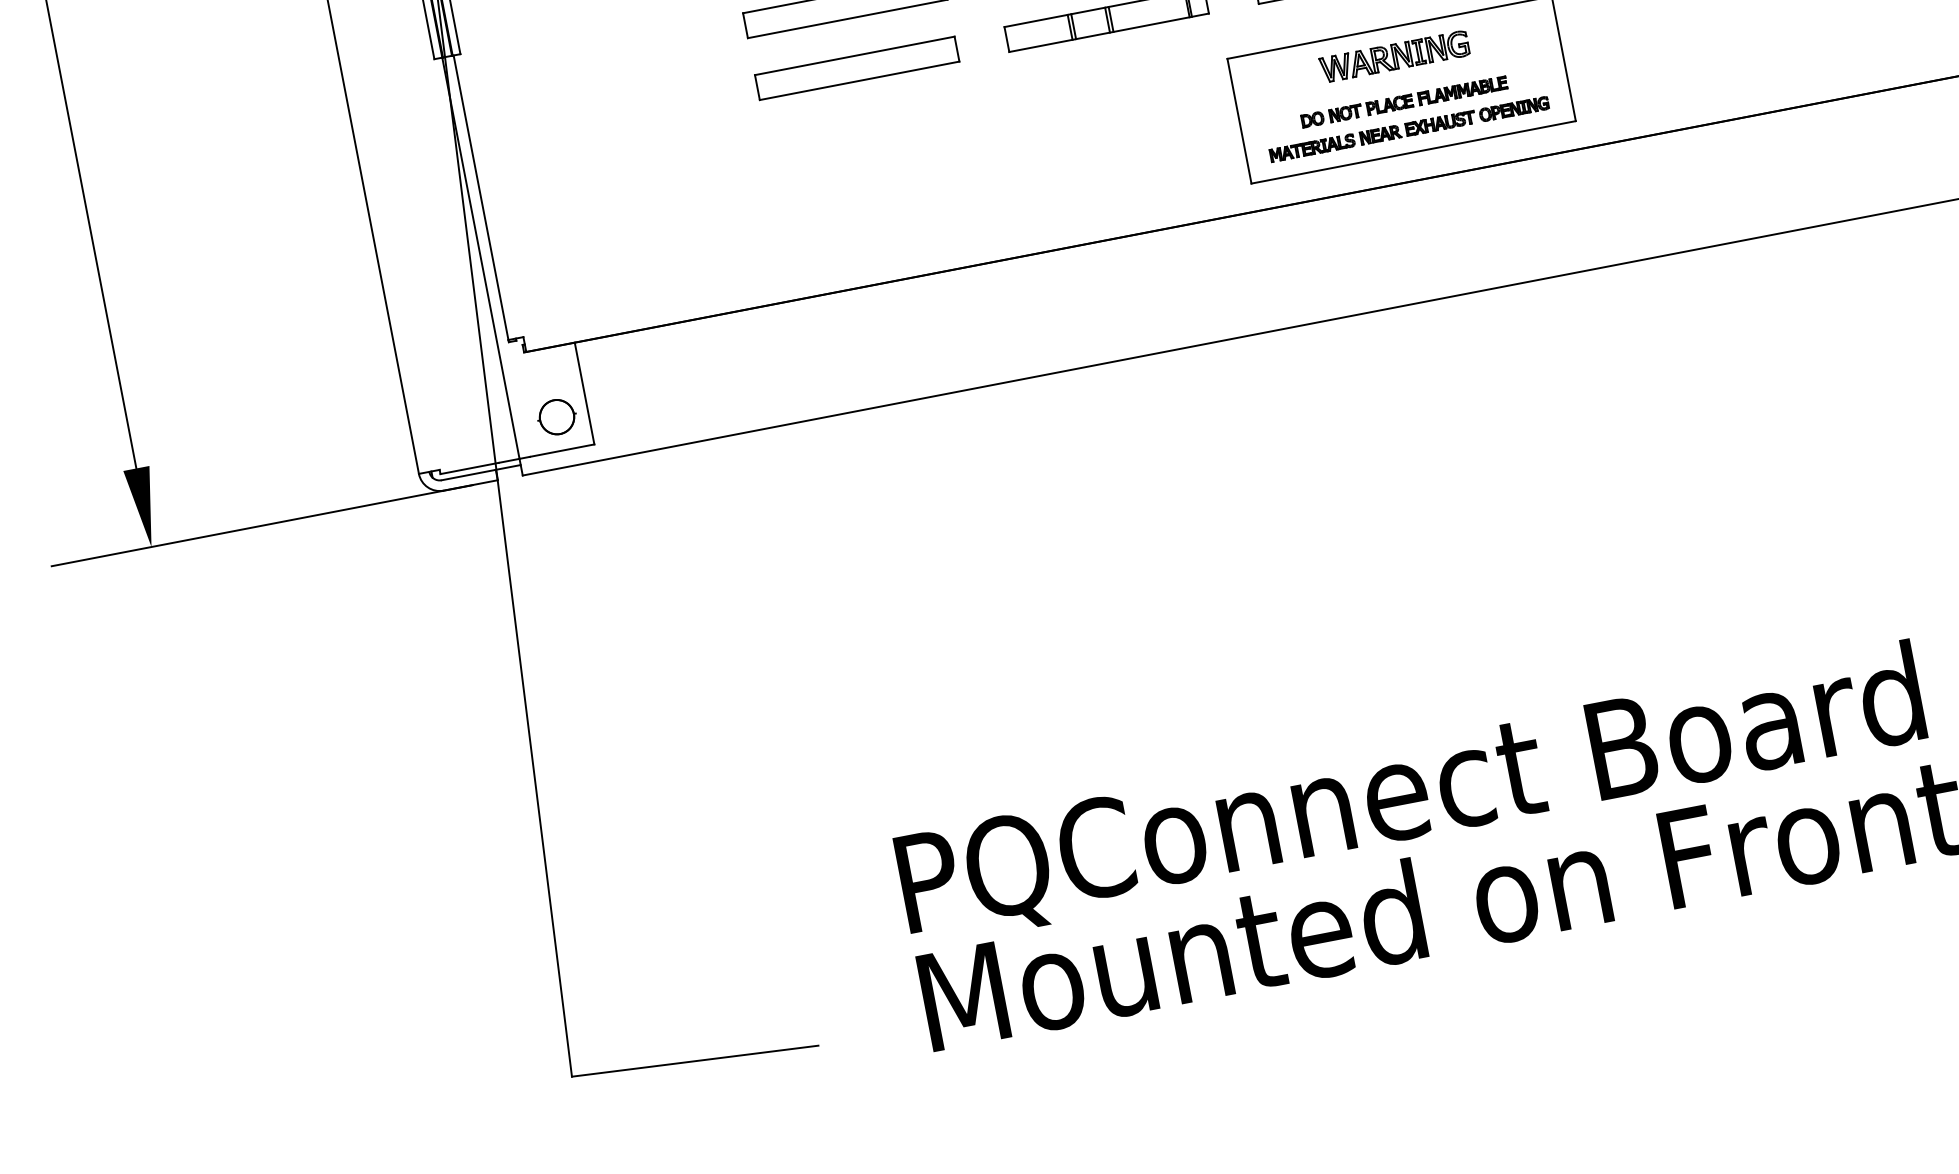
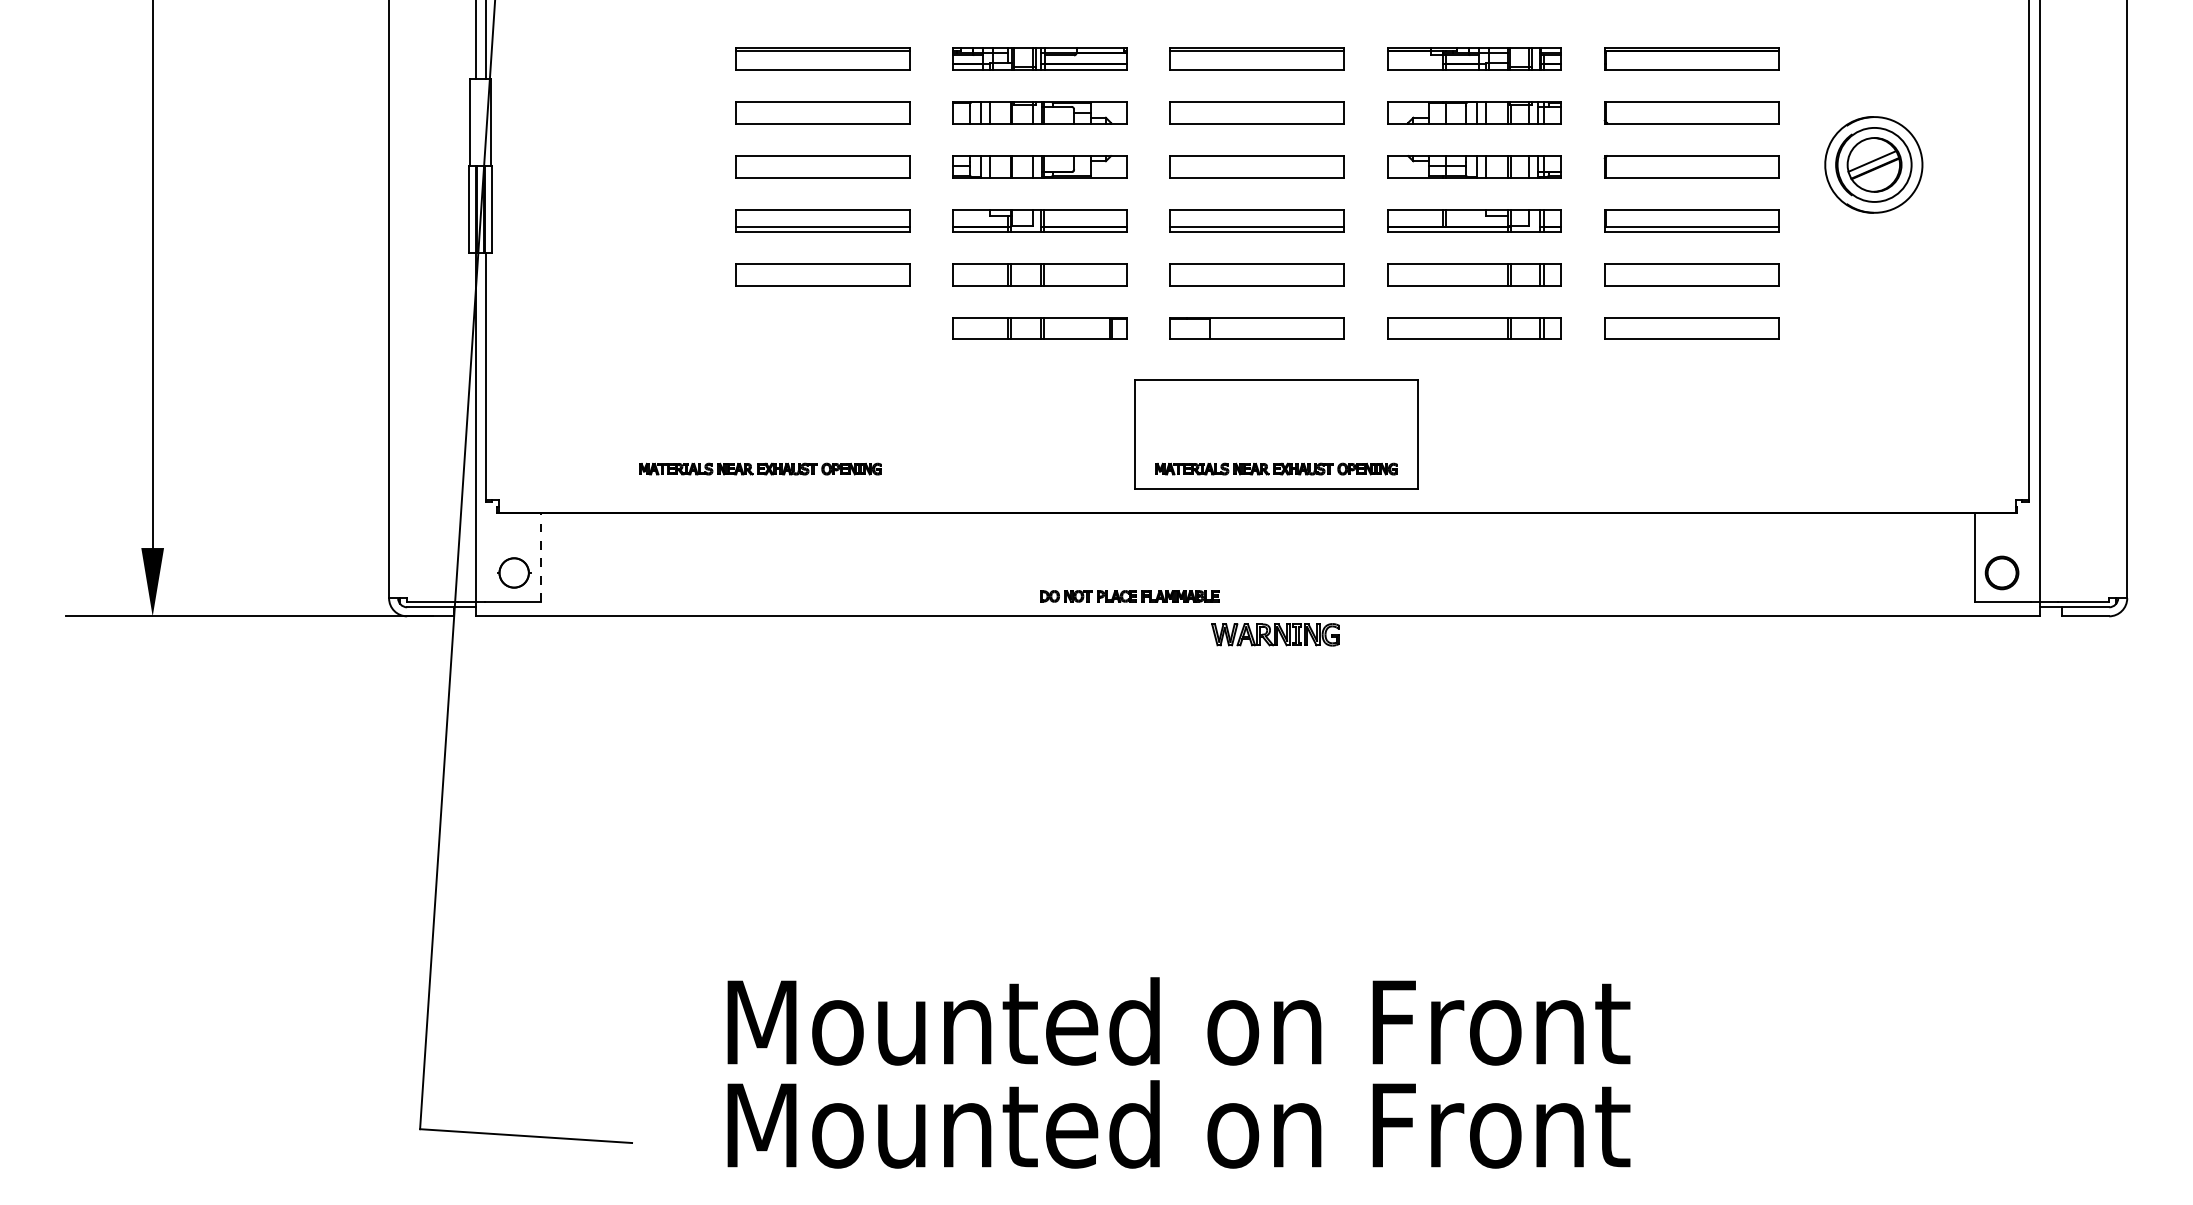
part: (1394, 56) -> (1275, 634), moved
part: (856, 68) -> (822, 328), removed
part: (1404, 102) -> (1129, 596), moved
part: (816, 242) -> (760, 468), added
line: (584, 393) -> (541, 557), solid -> dashed
text: (1426, 791) -> (1183, 1027), PQConnect Board -> Mounted on Front

